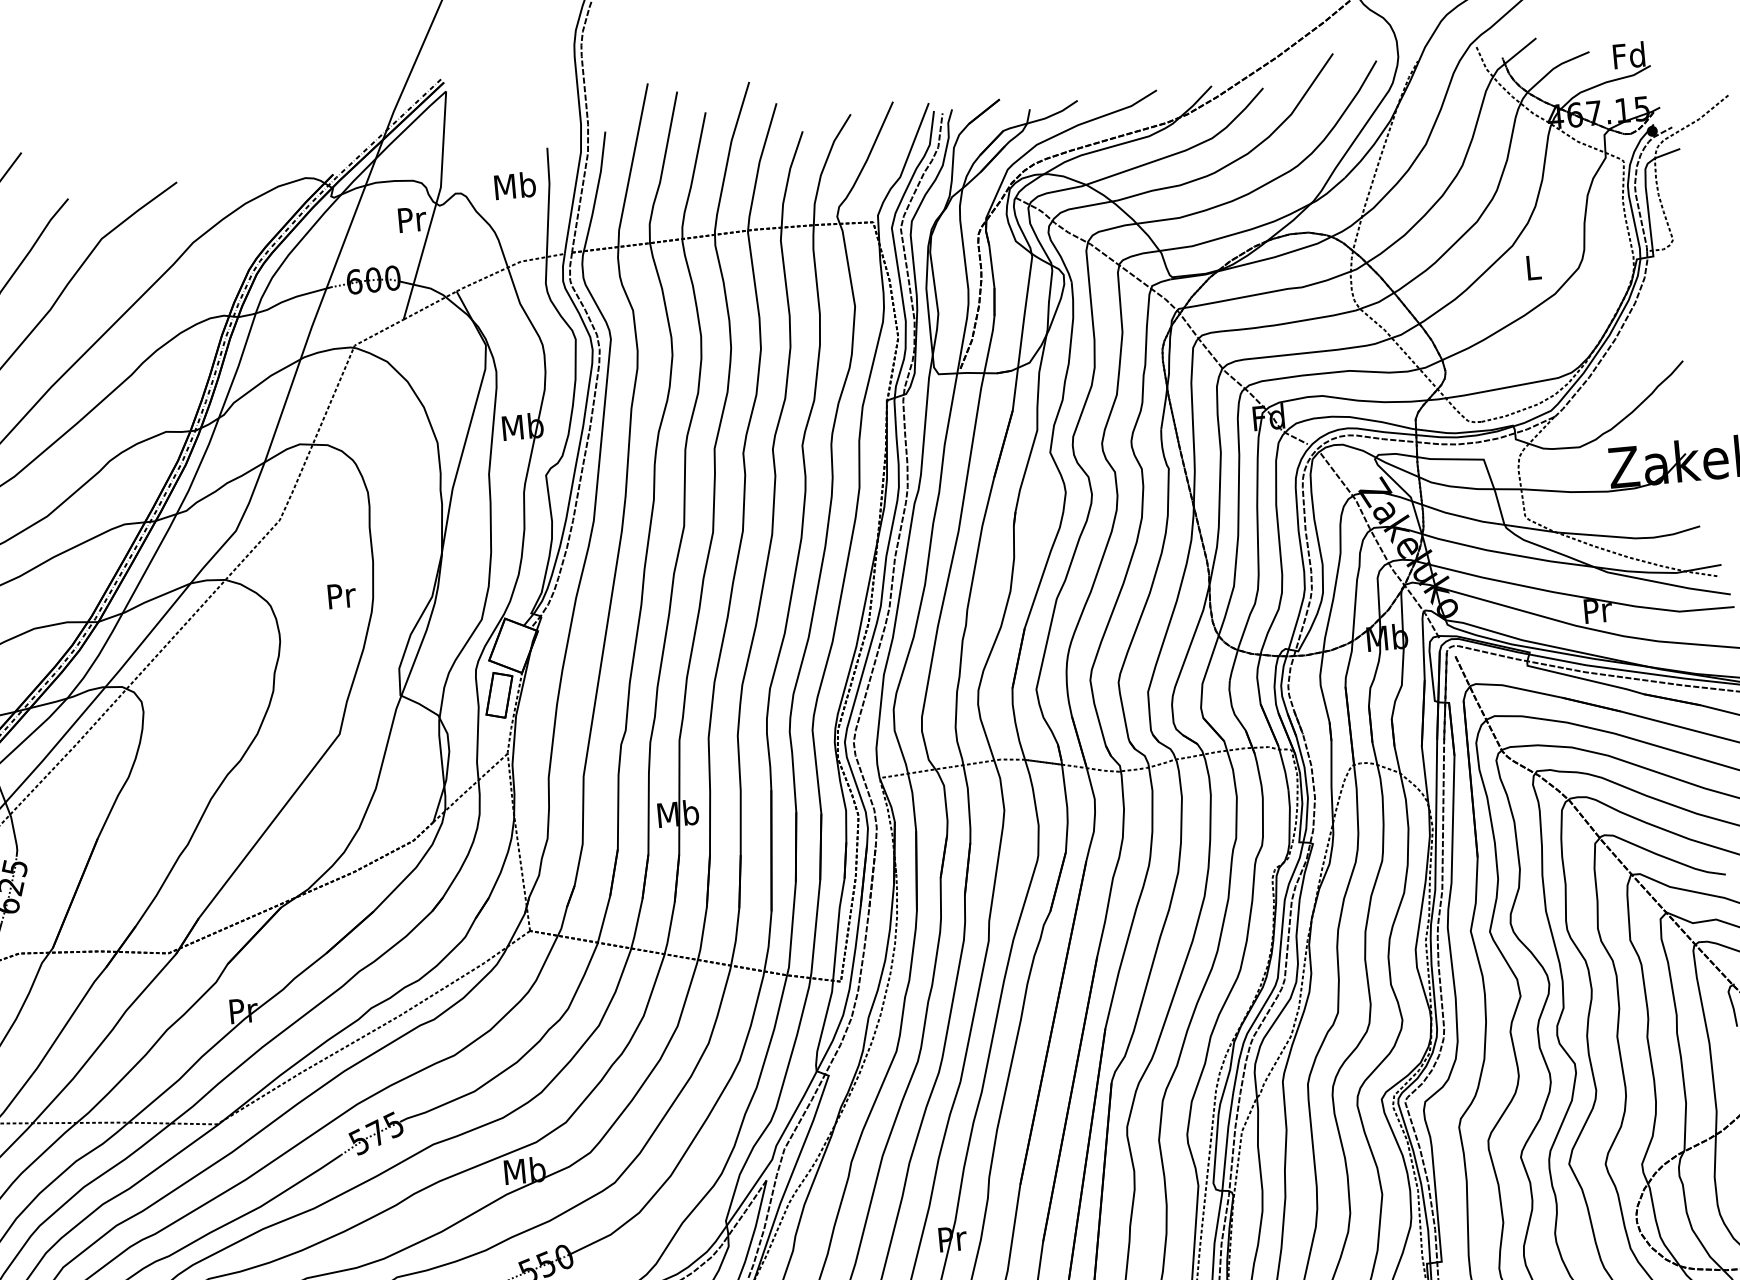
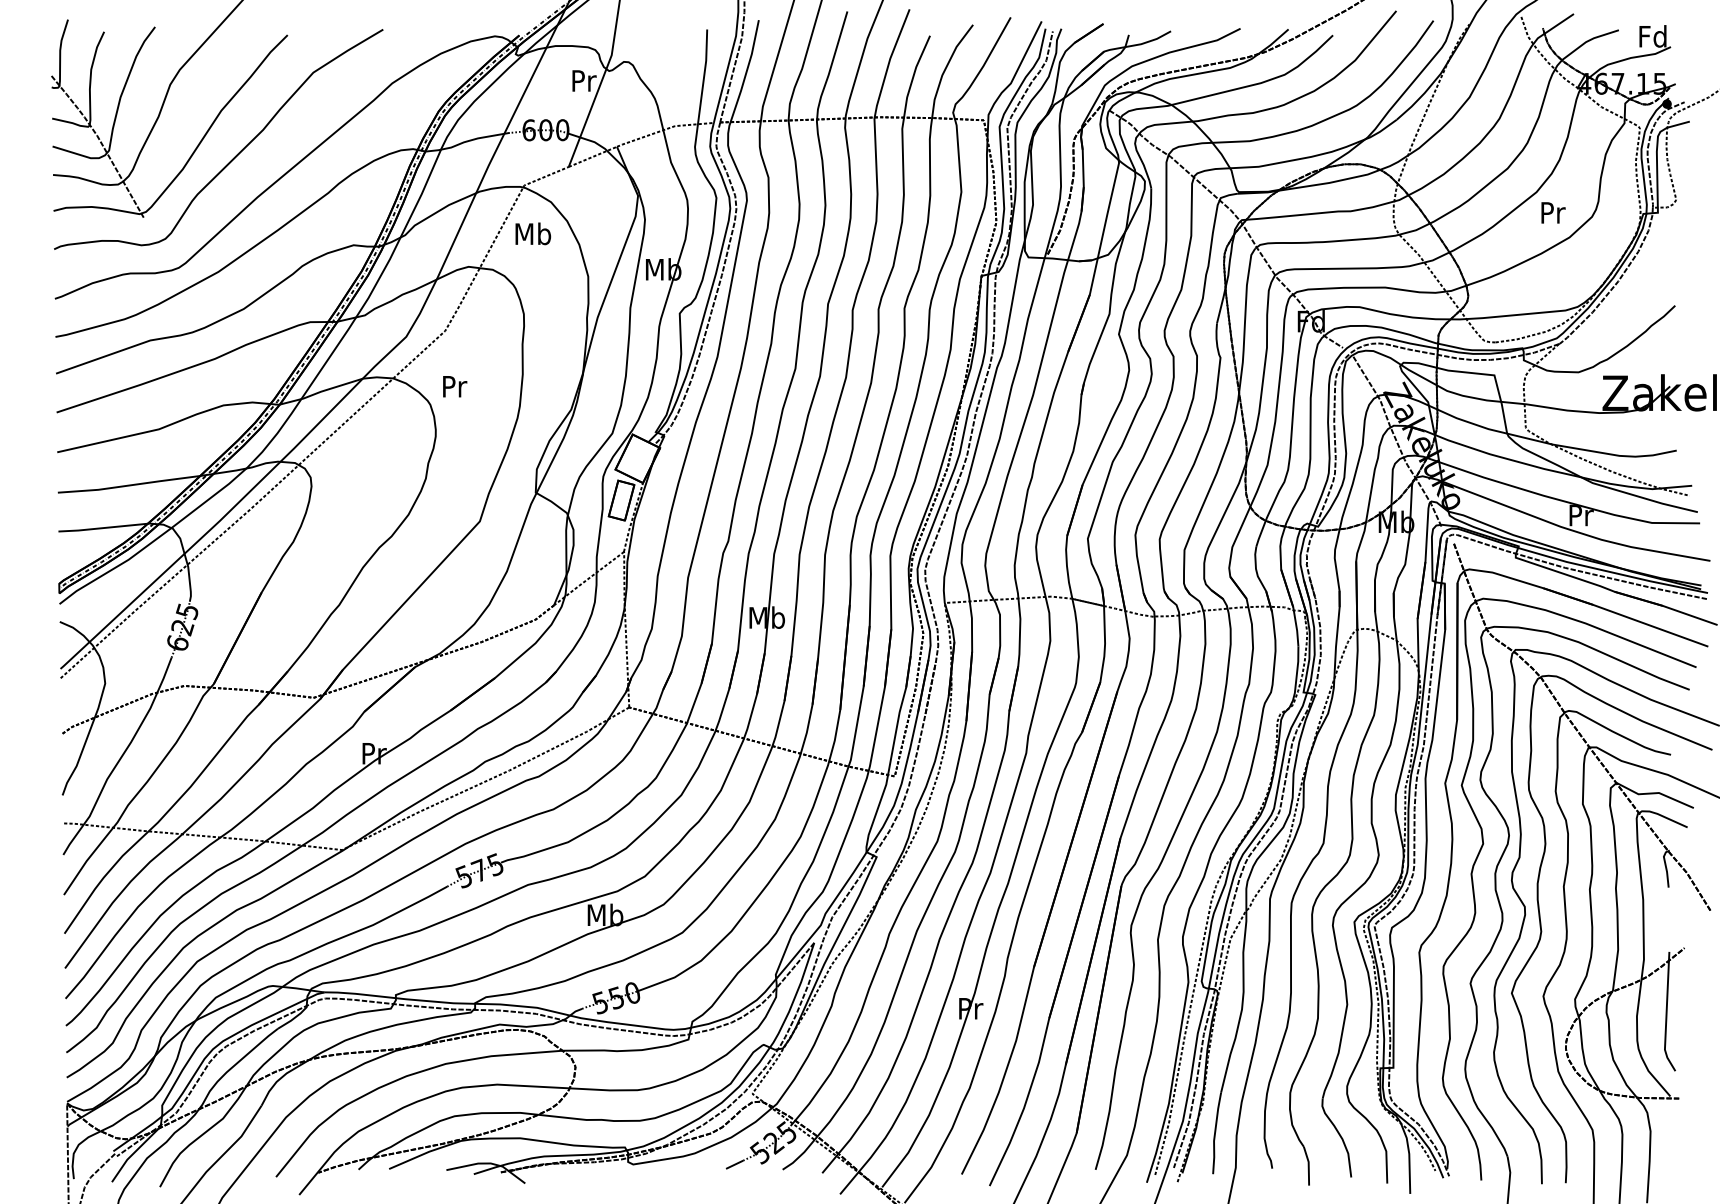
text: (515, 185) -> (533, 233), moved
text: (1534, 267) -> (1553, 212), L -> Pr
text: (342, 595) -> (455, 386), moved

